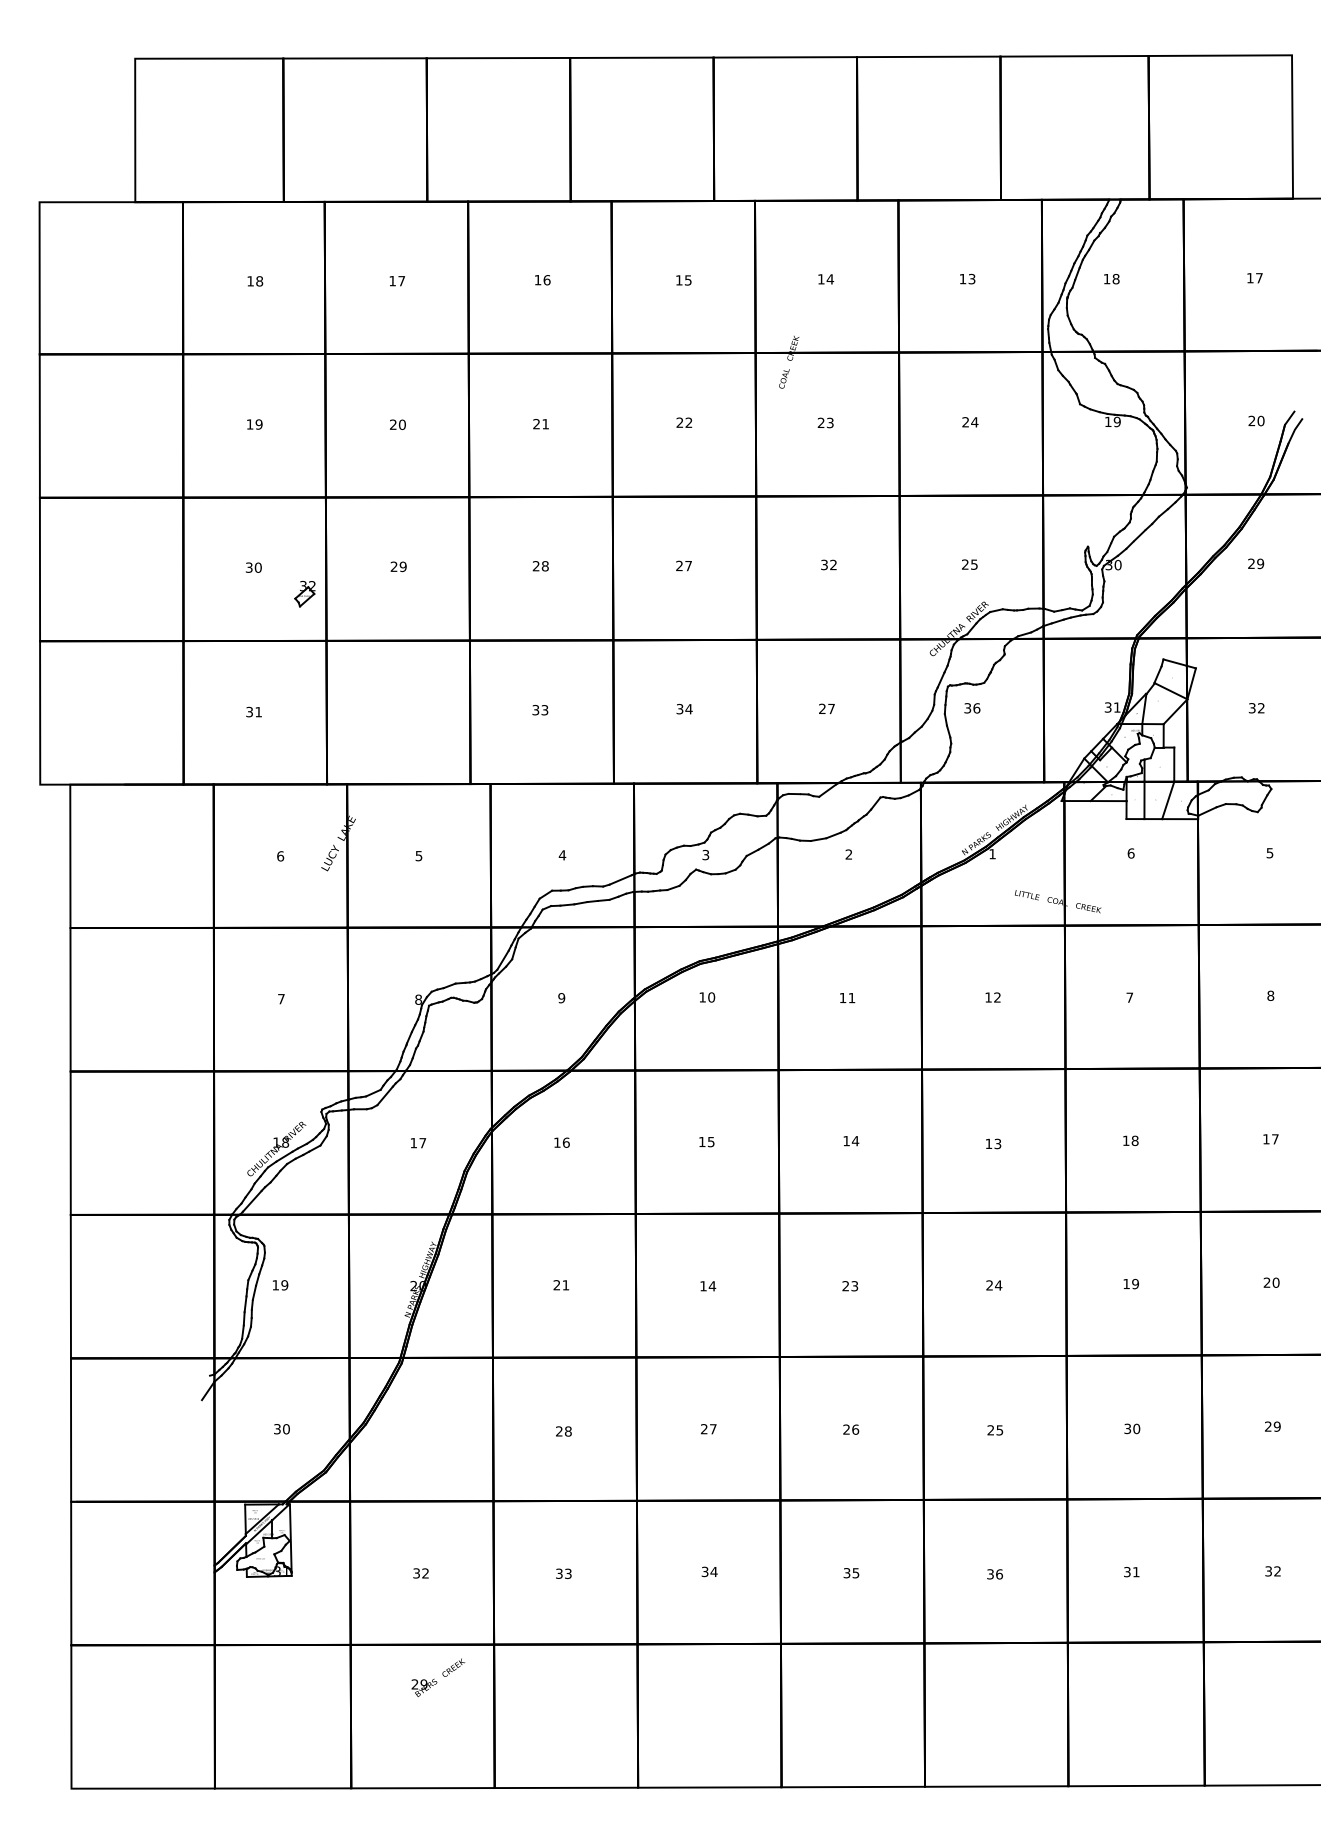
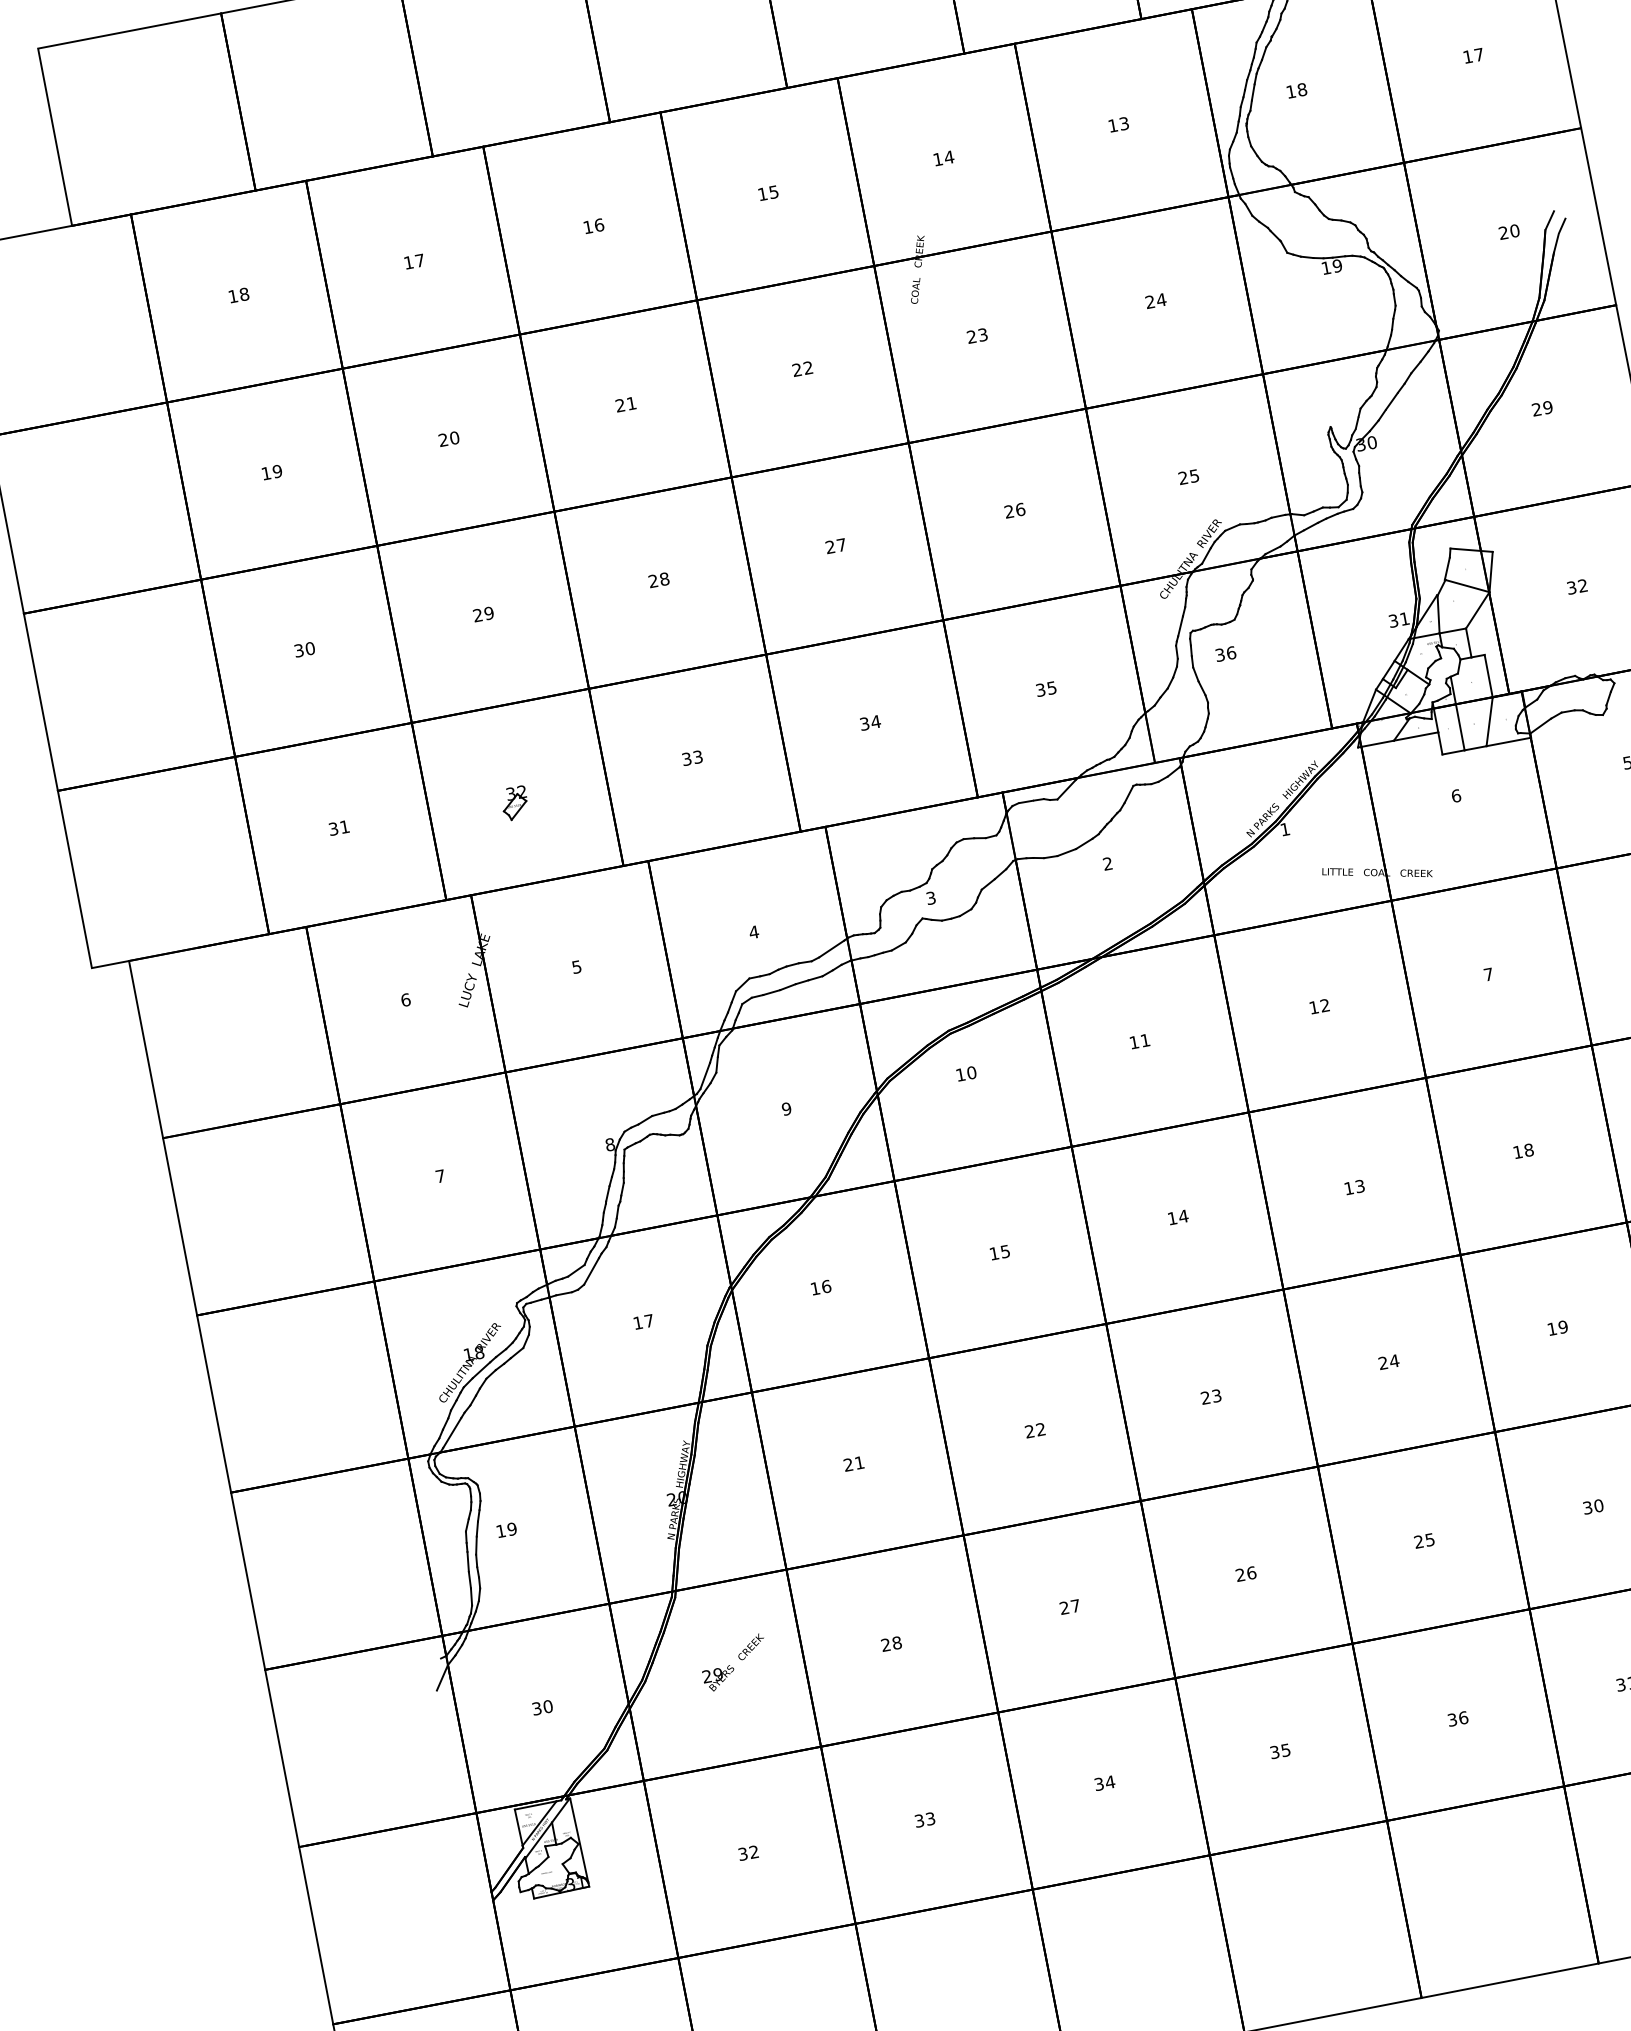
text: (829, 564) -> (1015, 509), 32 -> 26
part: (304, 594) -> (514, 804), moved
text: (826, 709) -> (1045, 689), 27 -> 35
text: (708, 1286) -> (1036, 1430), 14 -> 22
text: (438, 1677) -> (734, 1662), moved

